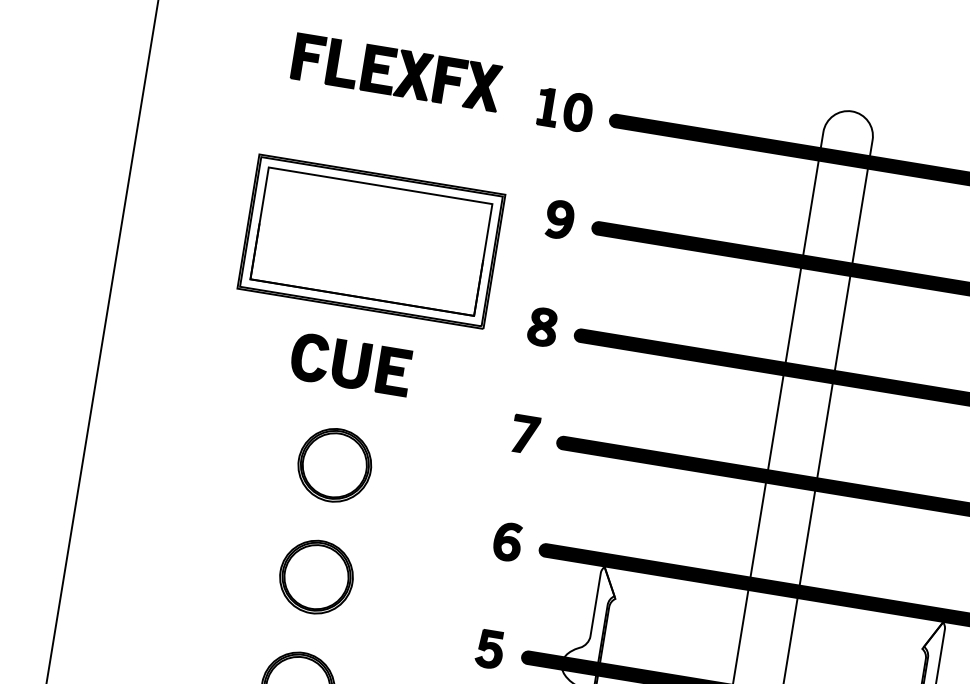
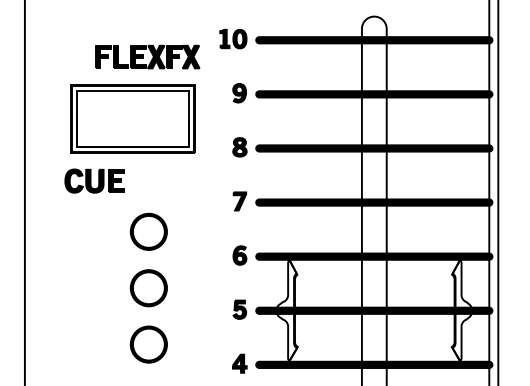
part: (396, 71) -> (147, 56), moved
part: (370, 240) -> (132, 118), moved
part: (350, 363) -> (94, 180), moved

